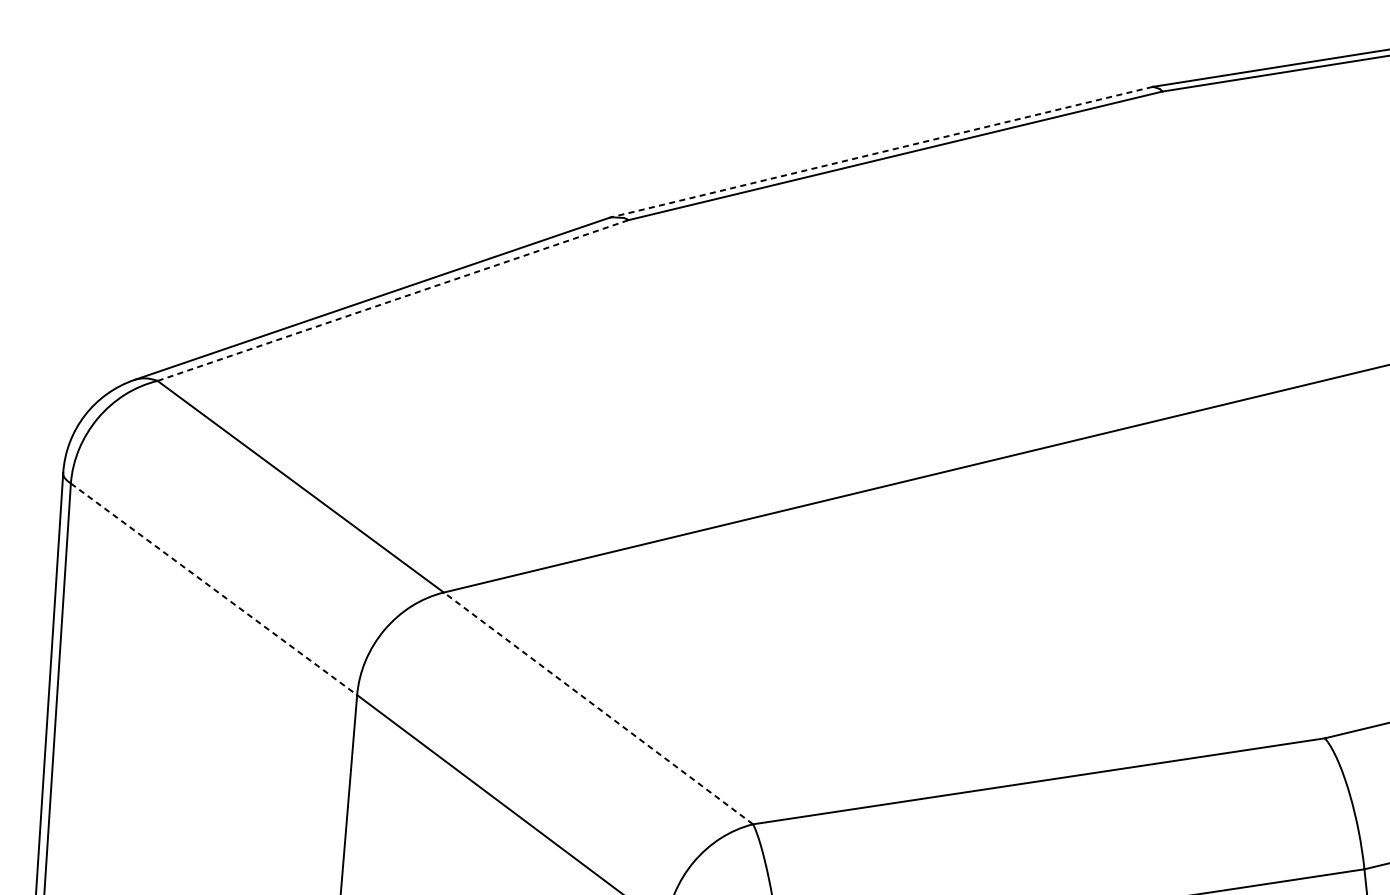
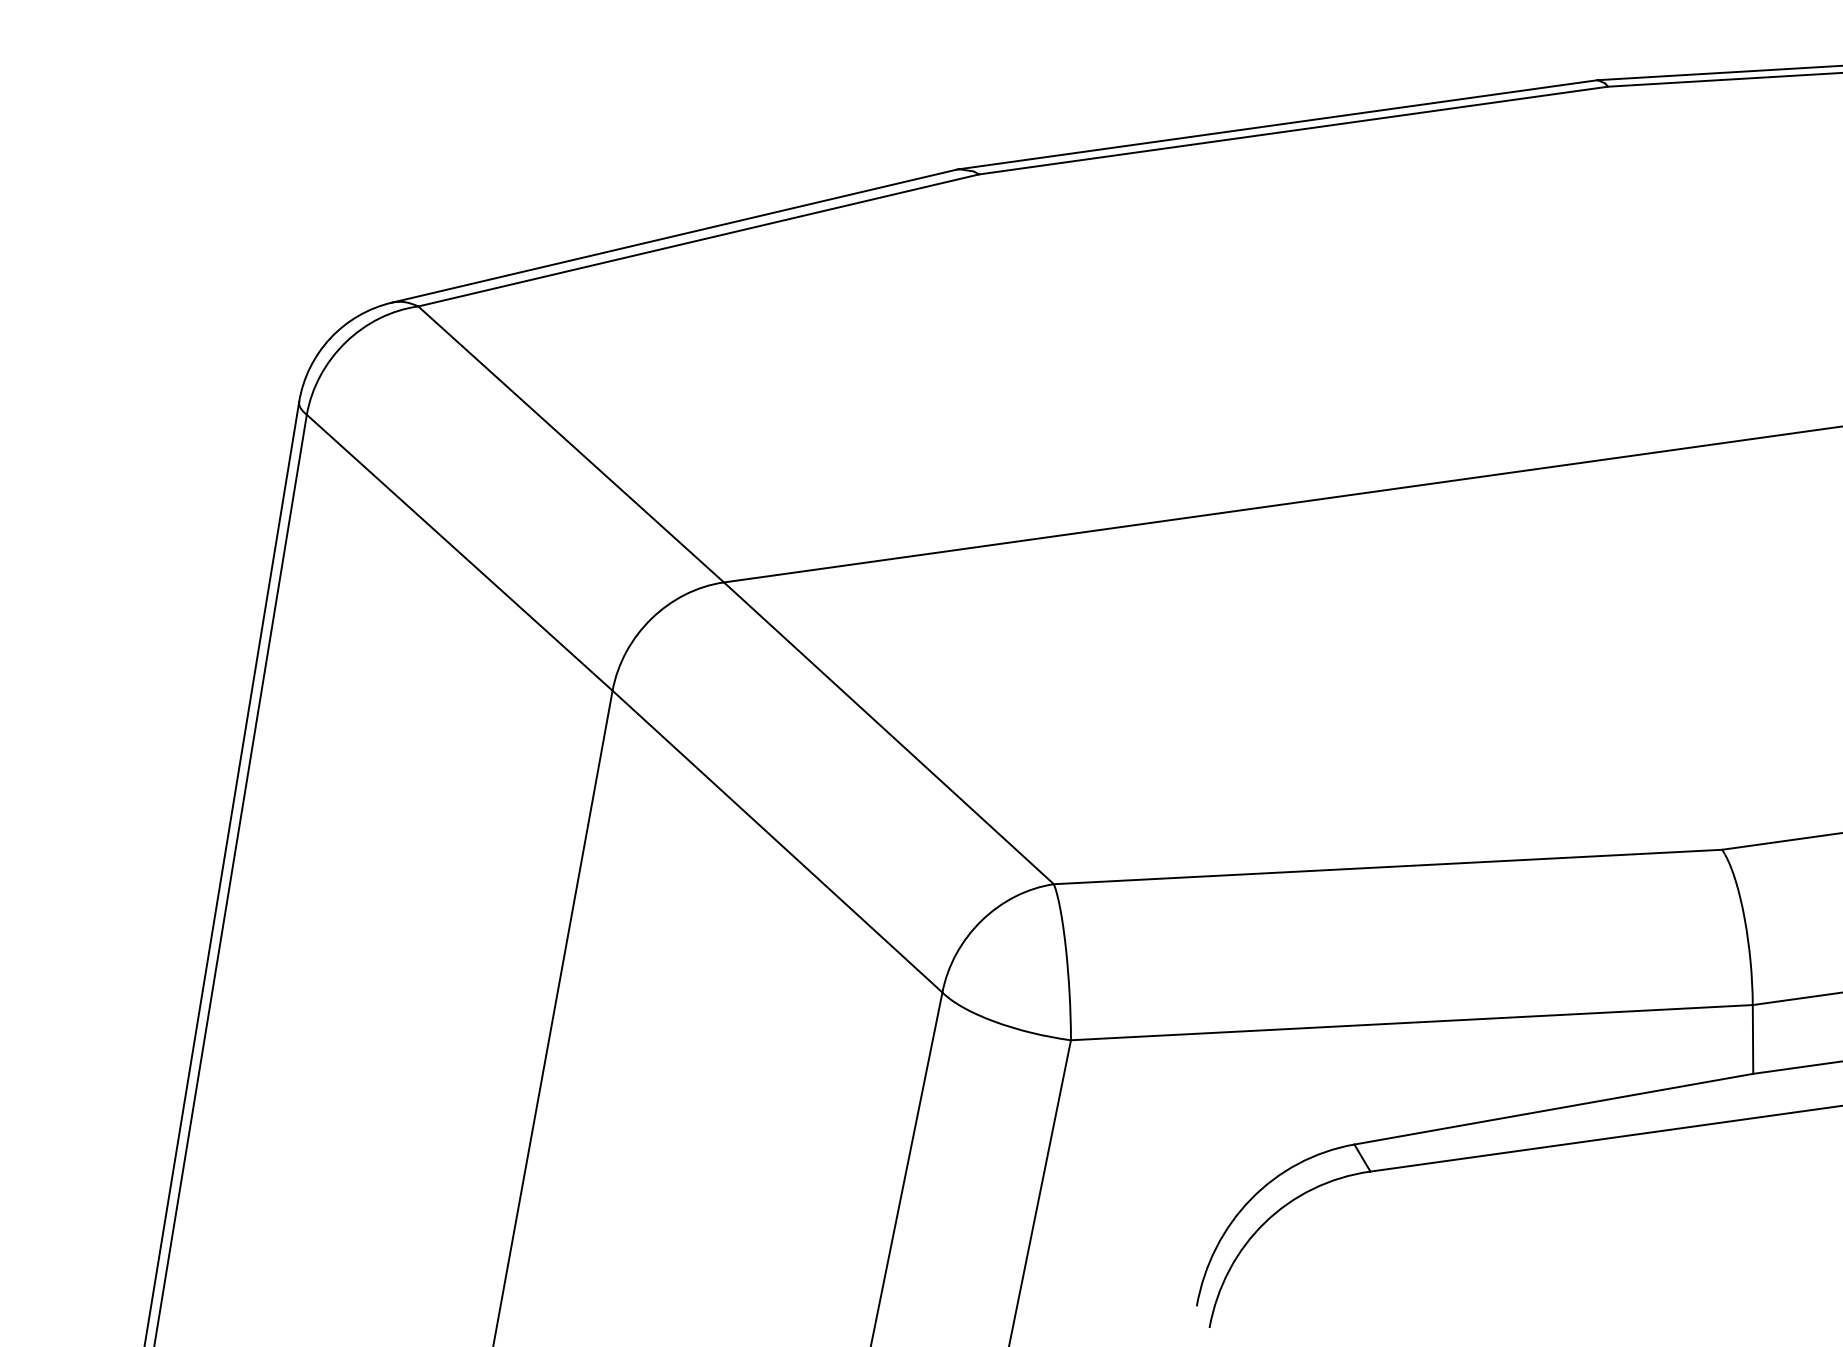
line: (881, 151) -> (1277, 124), dashed -> solid
line: (393, 300) -> (699, 240), dashed -> solid
line: (213, 589) -> (459, 552), dashed -> solid
line: (598, 708) -> (888, 733), dashed -> solid

